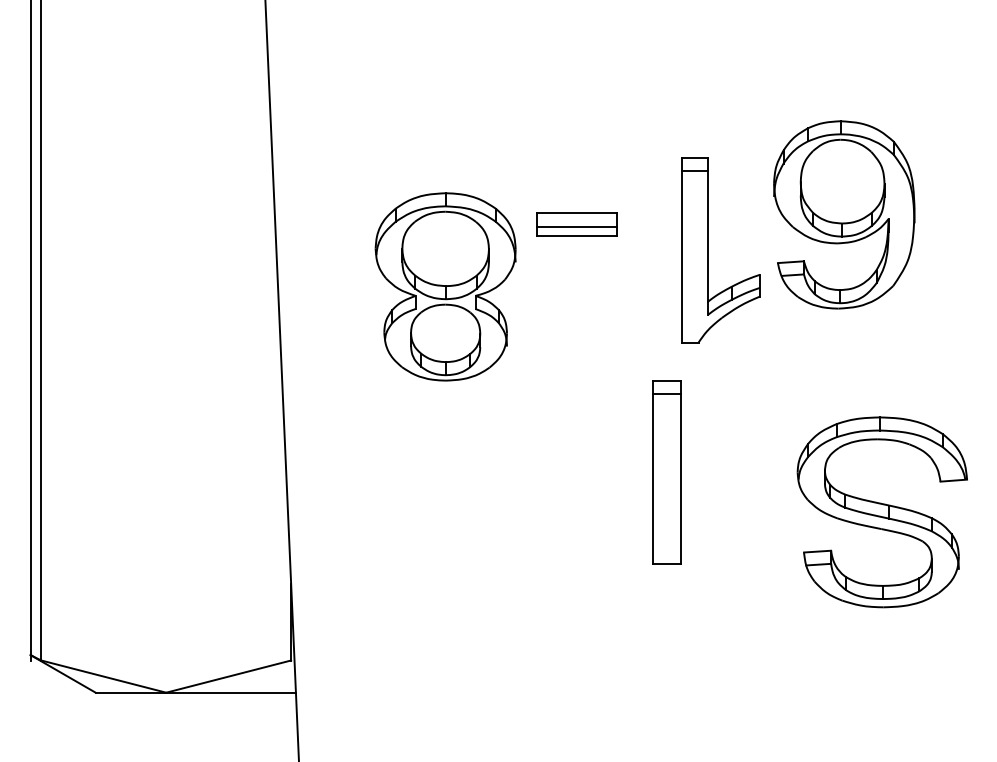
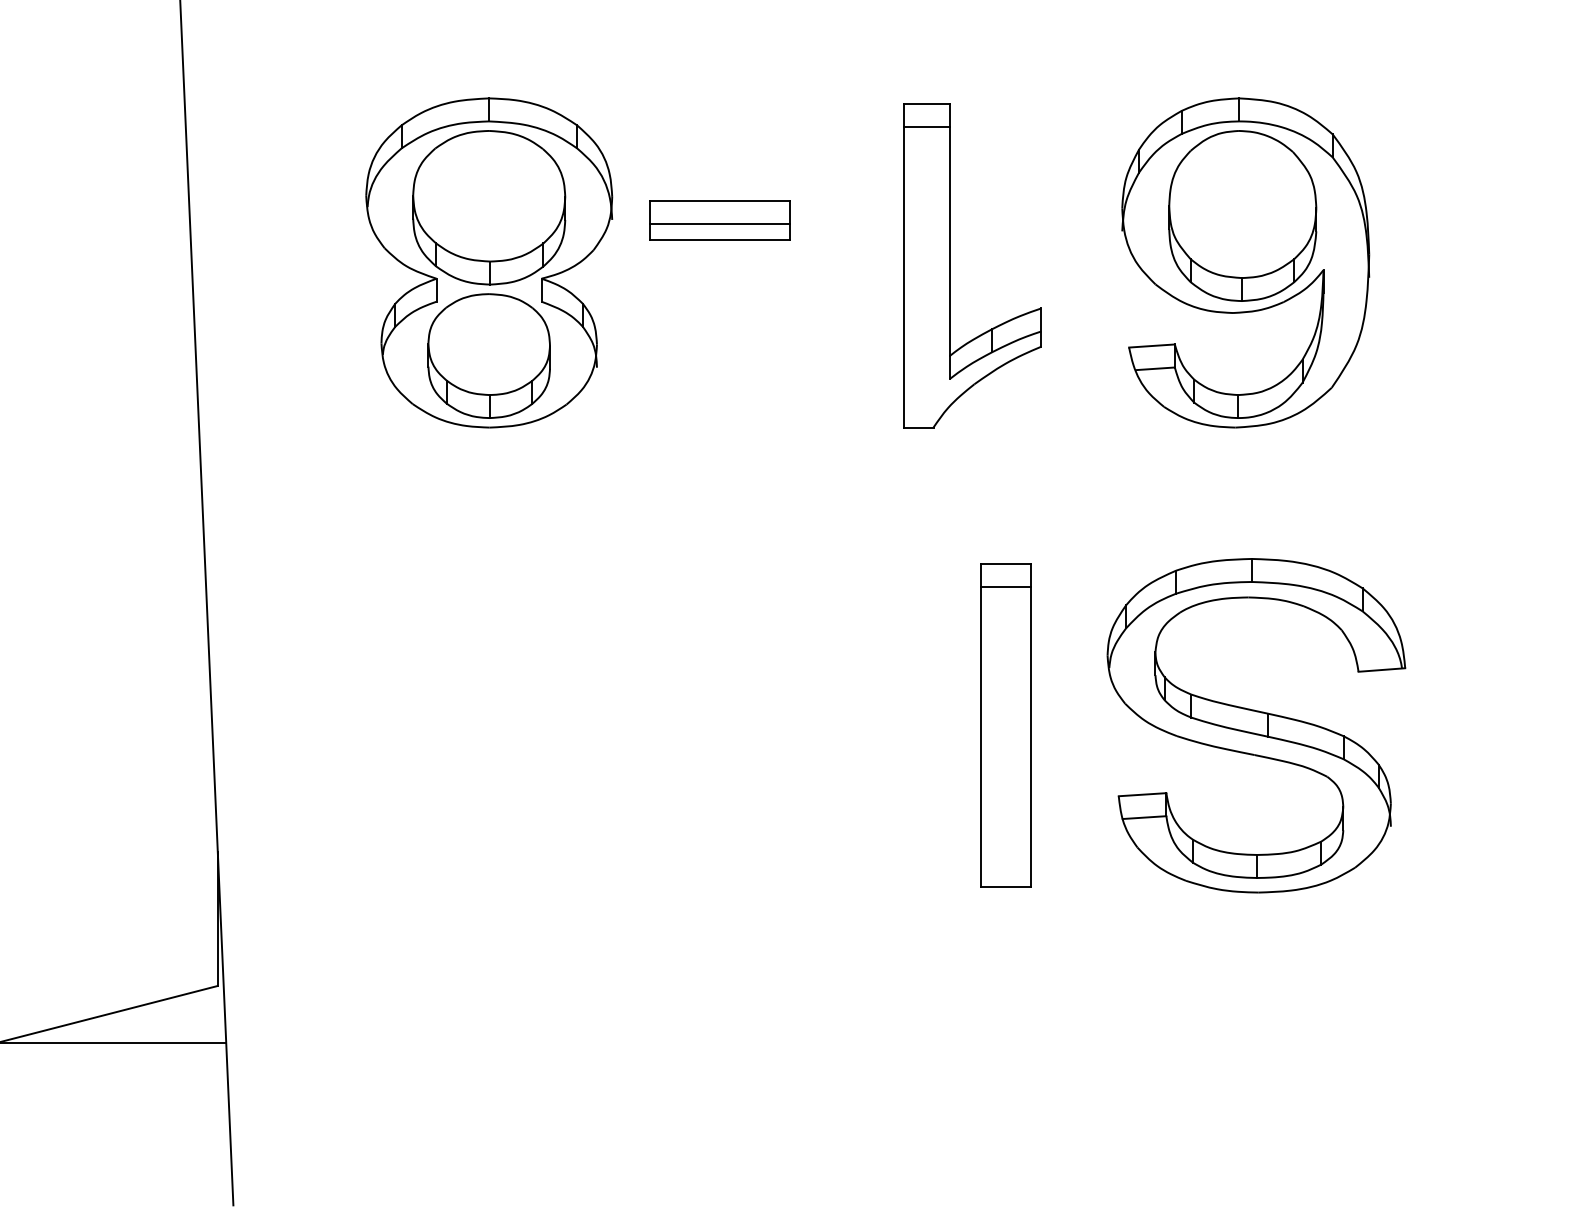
part: (844, 214) -> (1246, 262), moved
part: (445, 286) -> (488, 262), moved
part: (666, 472) -> (1005, 725), moved

